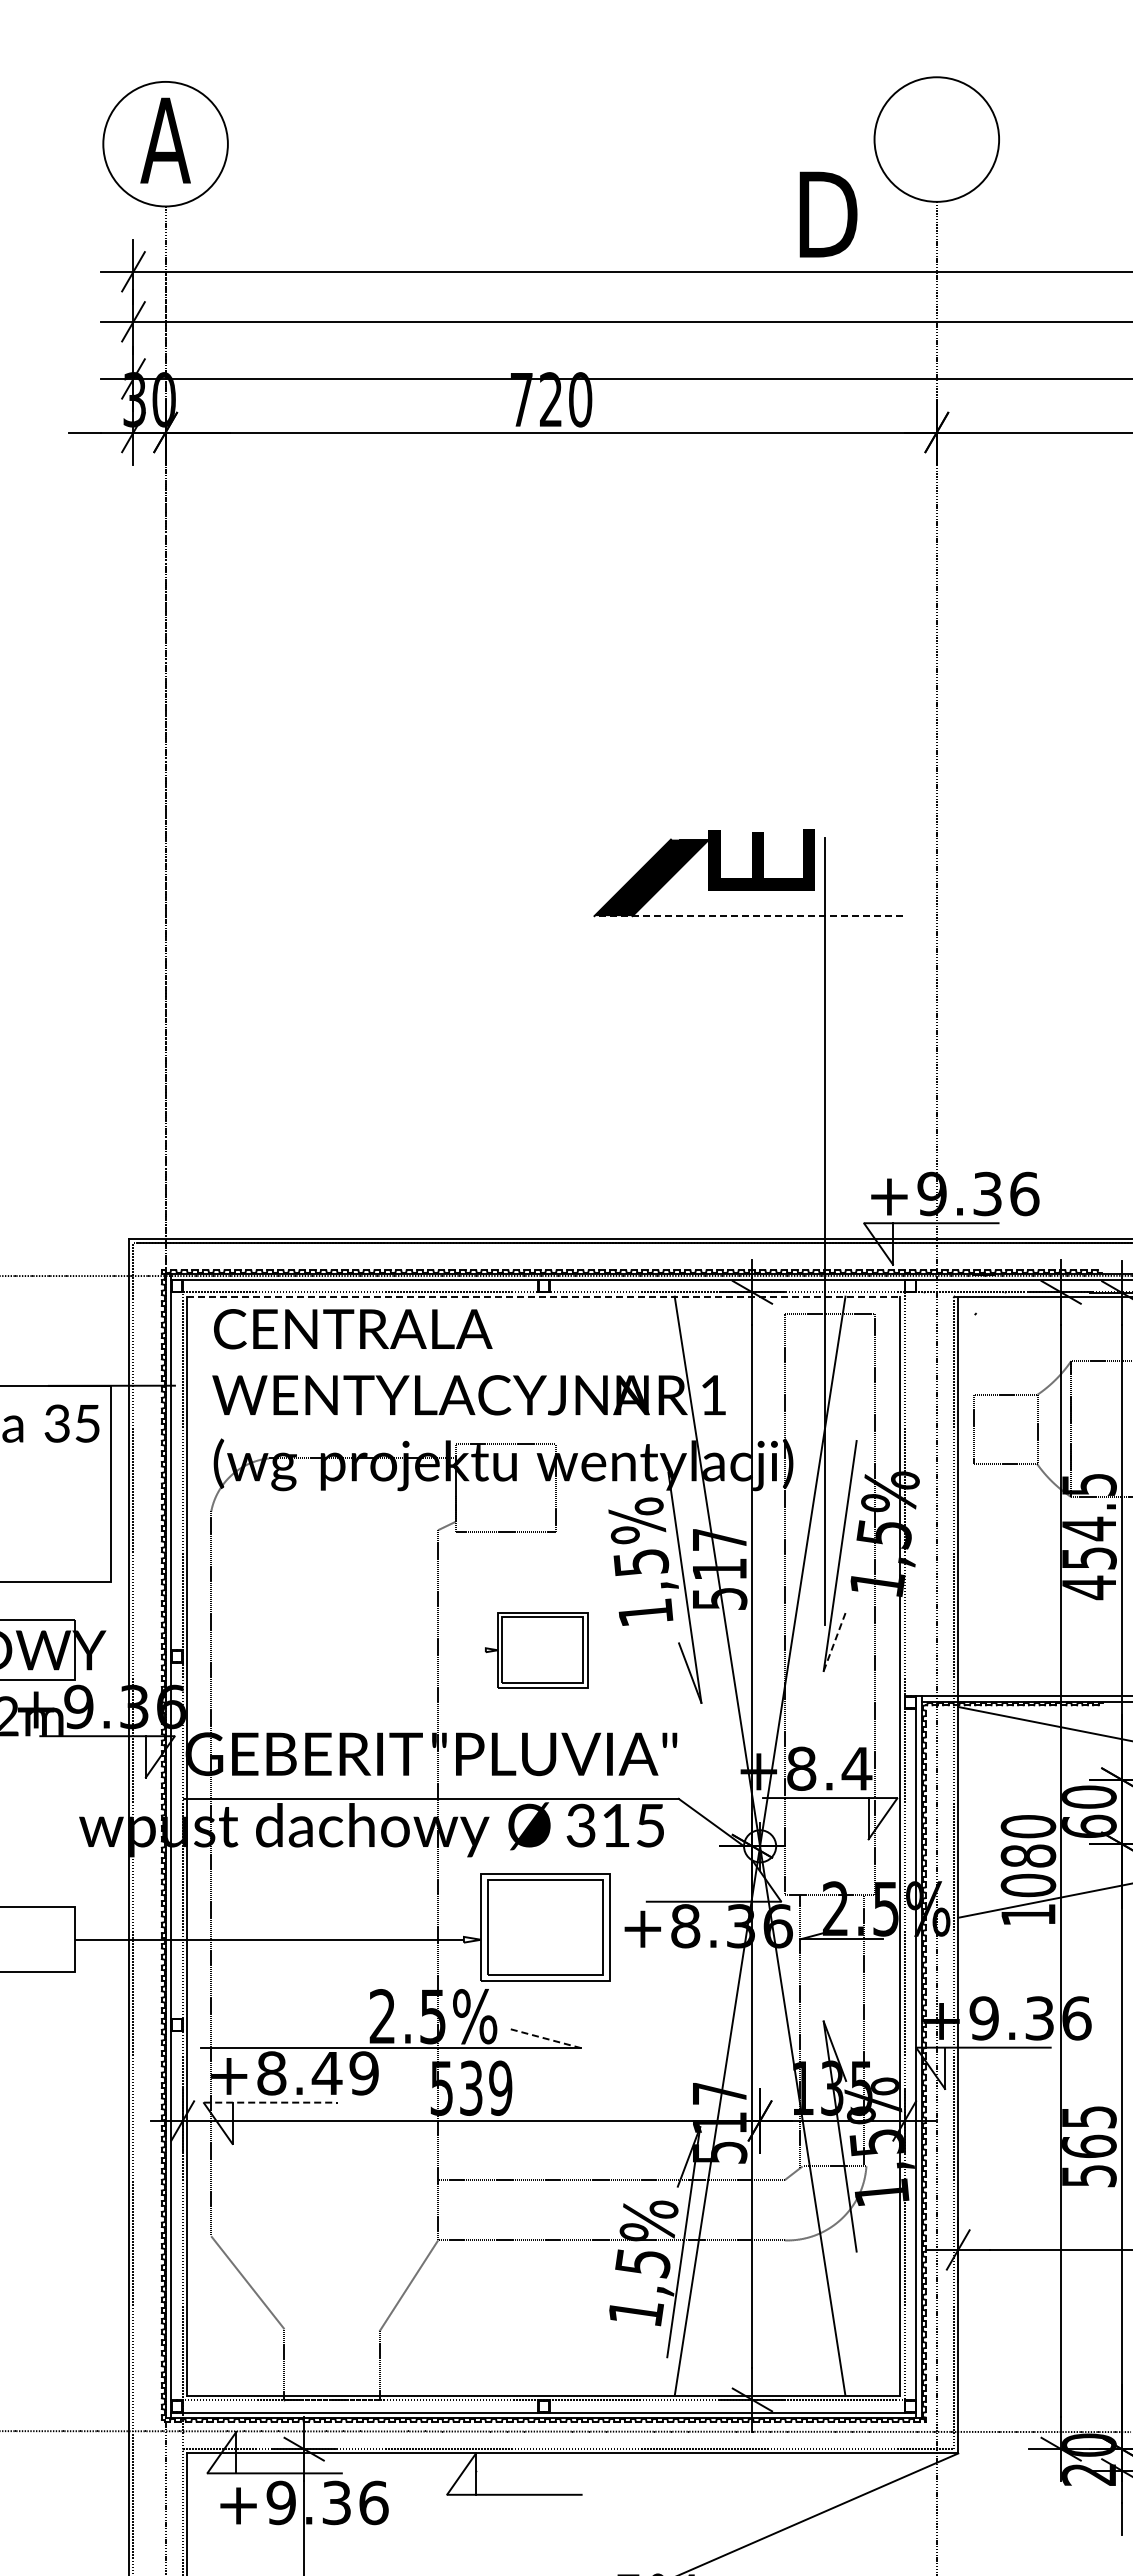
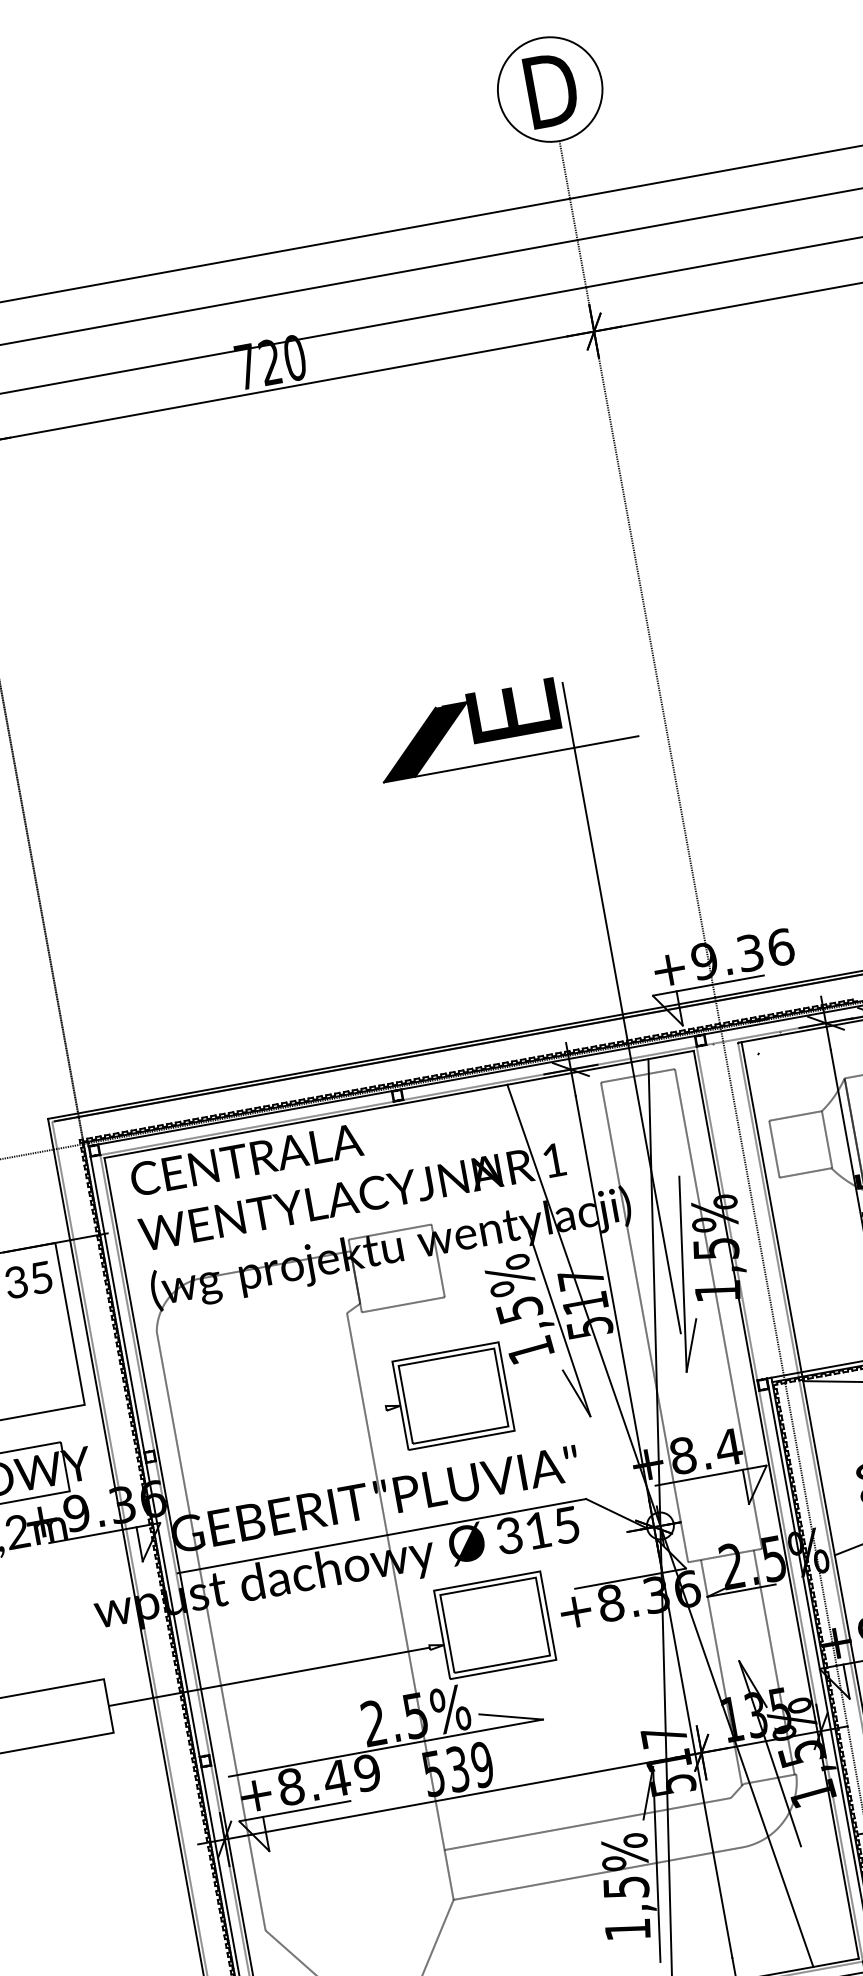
text: (828, 214) -> (551, 90), moved
line: (748, 916) -> (511, 759), dashed -> solid
line: (543, 1296) -> (398, 1104), dashed -> solid
line: (834, 1641) -> (691, 1345), dashed -> solid
part: (536, 1650) -> (446, 1397), size x1.43
line: (544, 2038) -> (511, 1717), dashed -> solid
line: (271, 2102) -> (295, 1810), dashed -> solid

